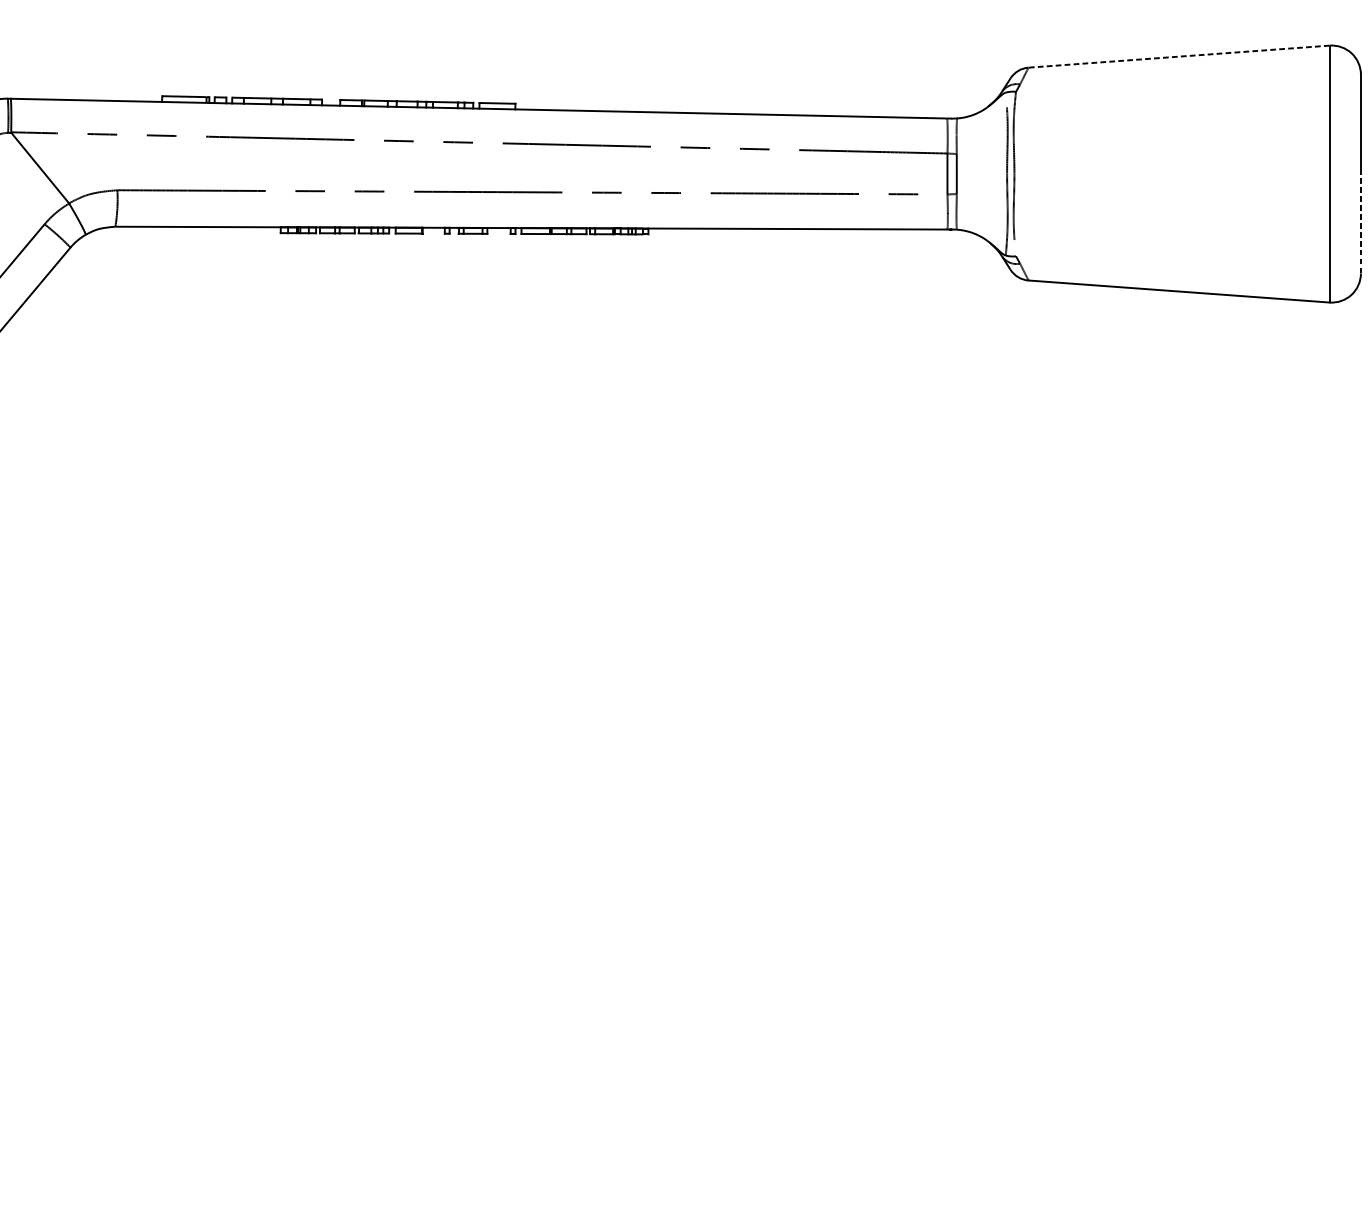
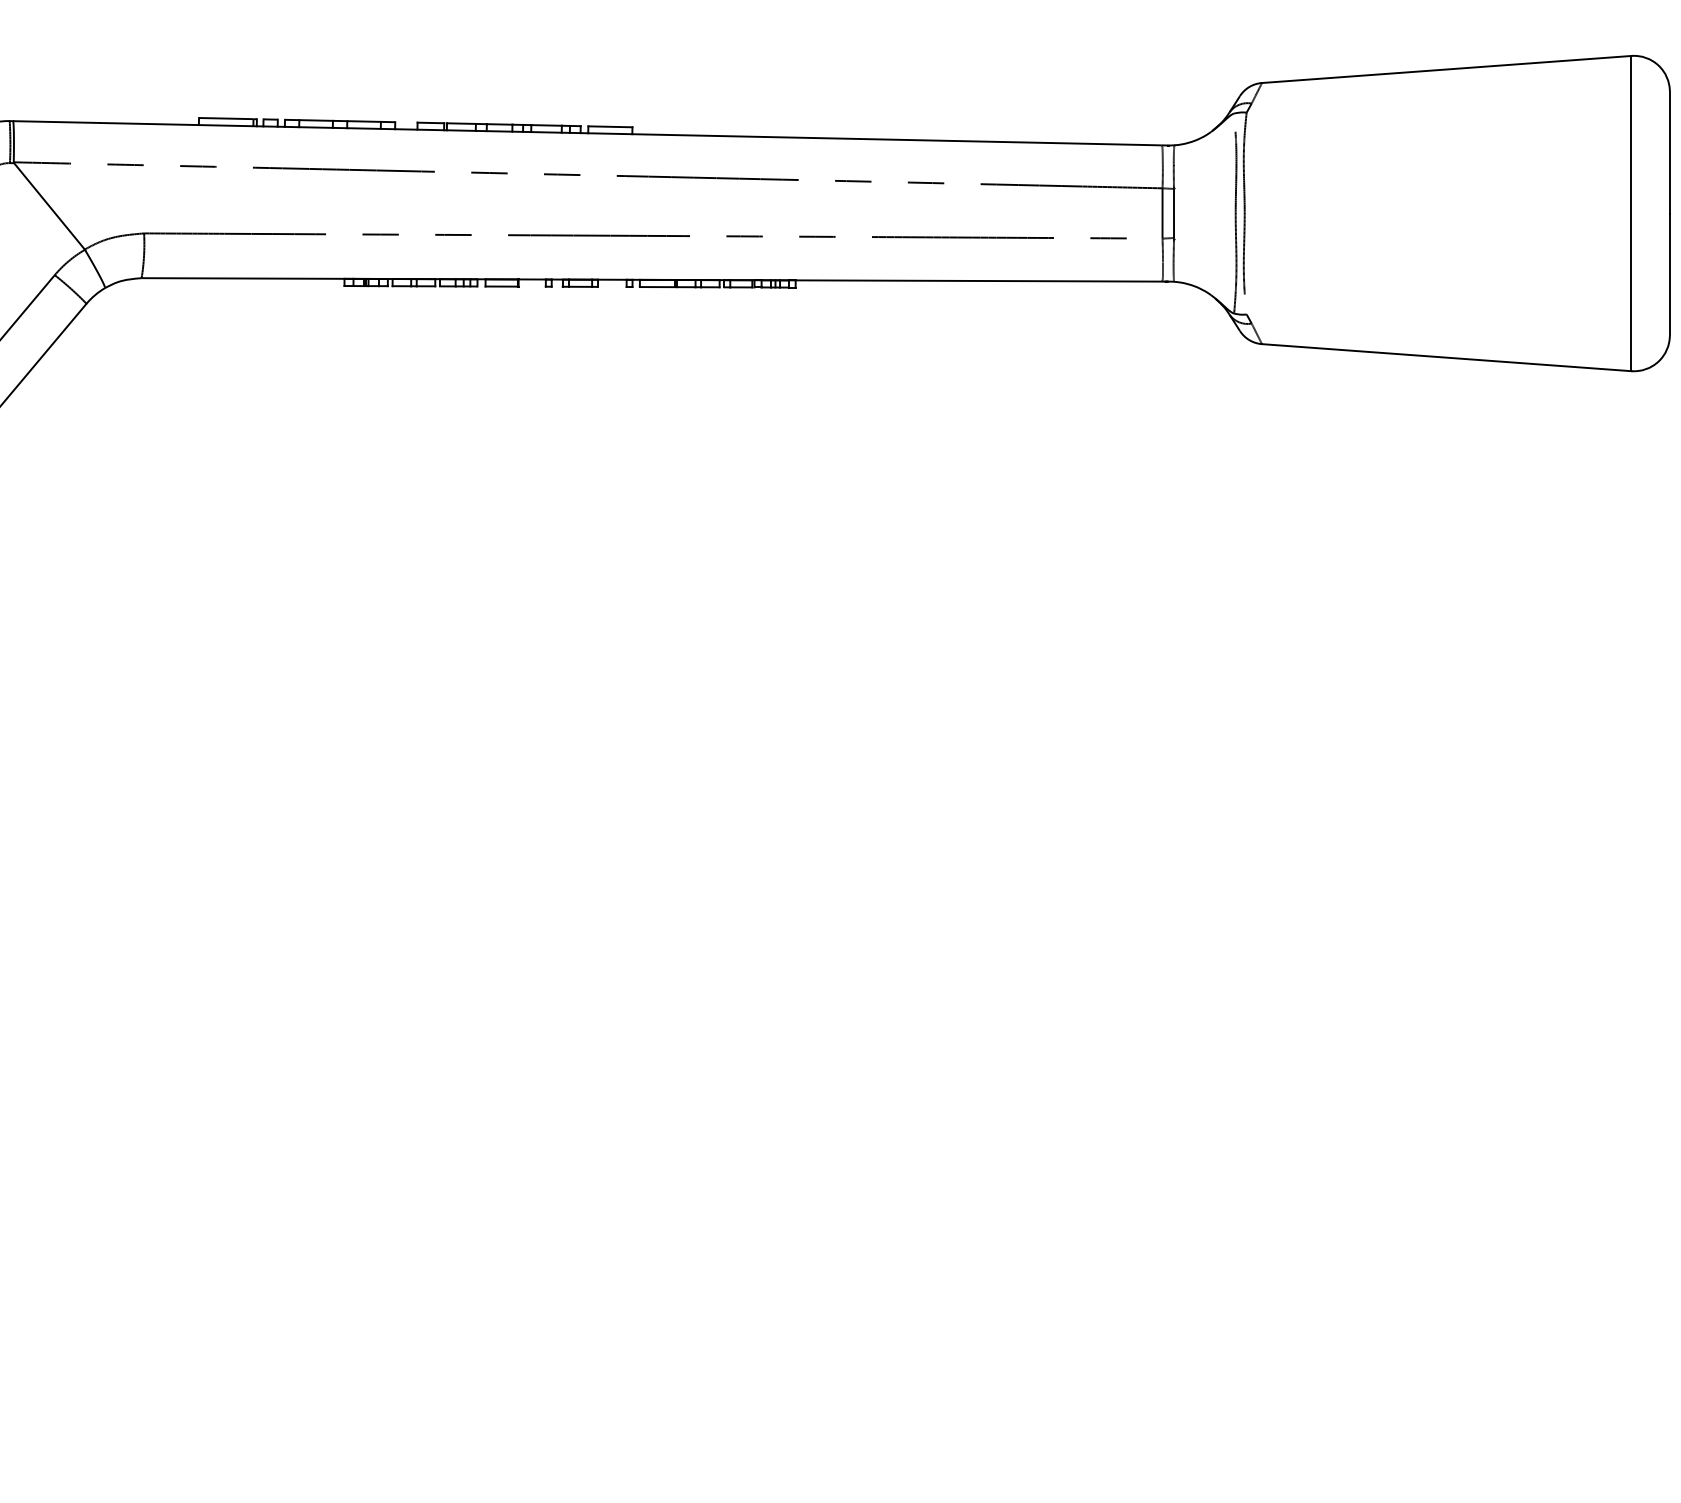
line: (1178, 56) -> (1446, 69), dashed -> solid
line: (1360, 223) -> (1669, 274), dashed -> solid

